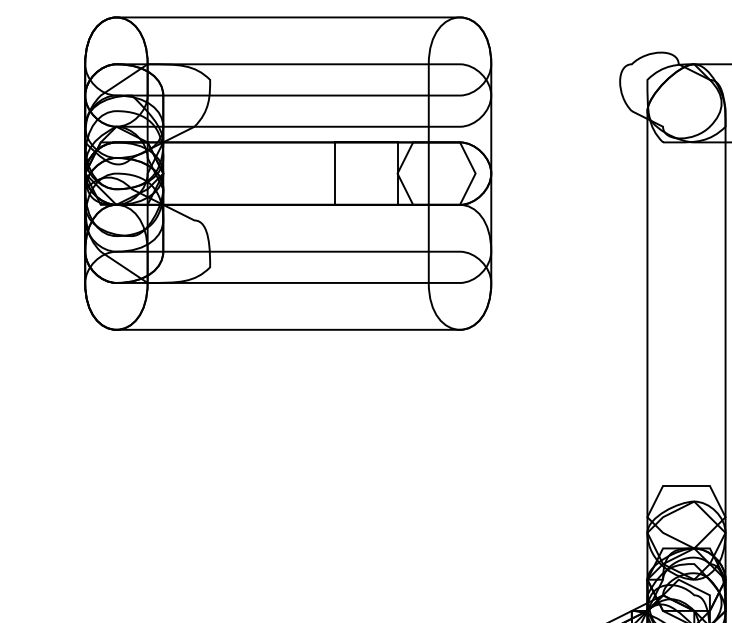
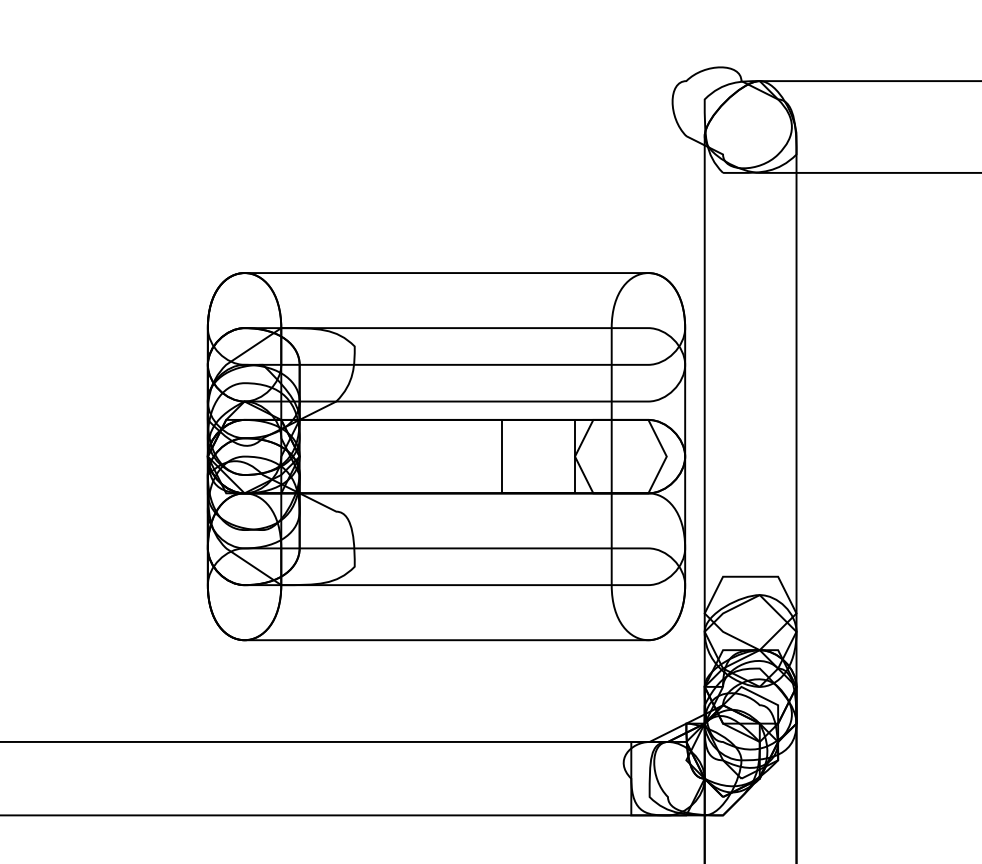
part: (288, 173) -> (446, 456), moved

